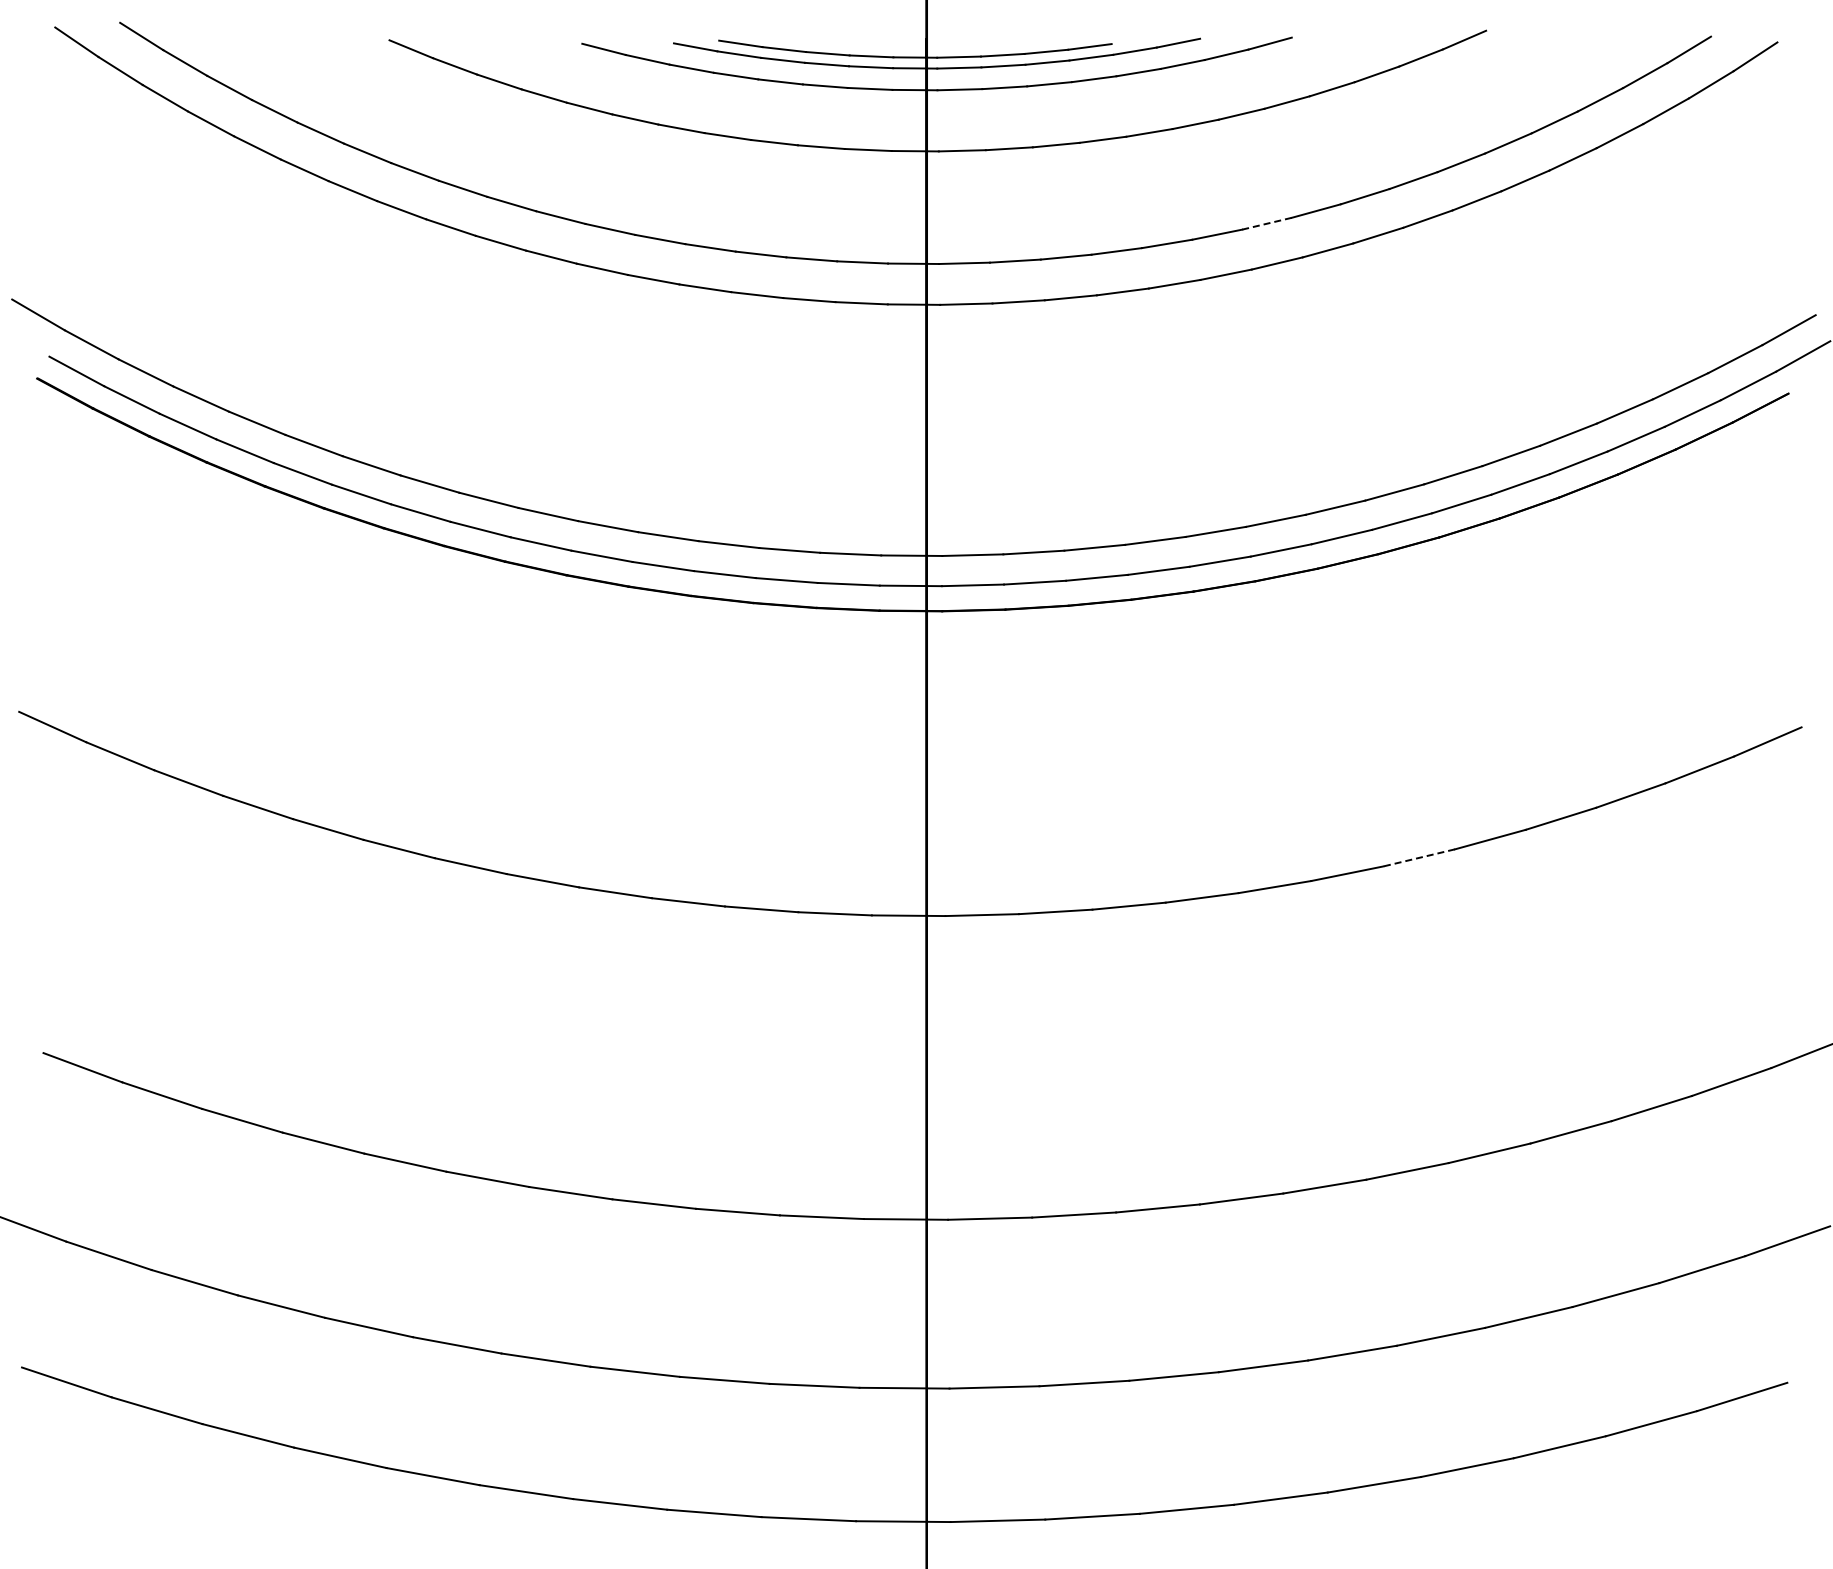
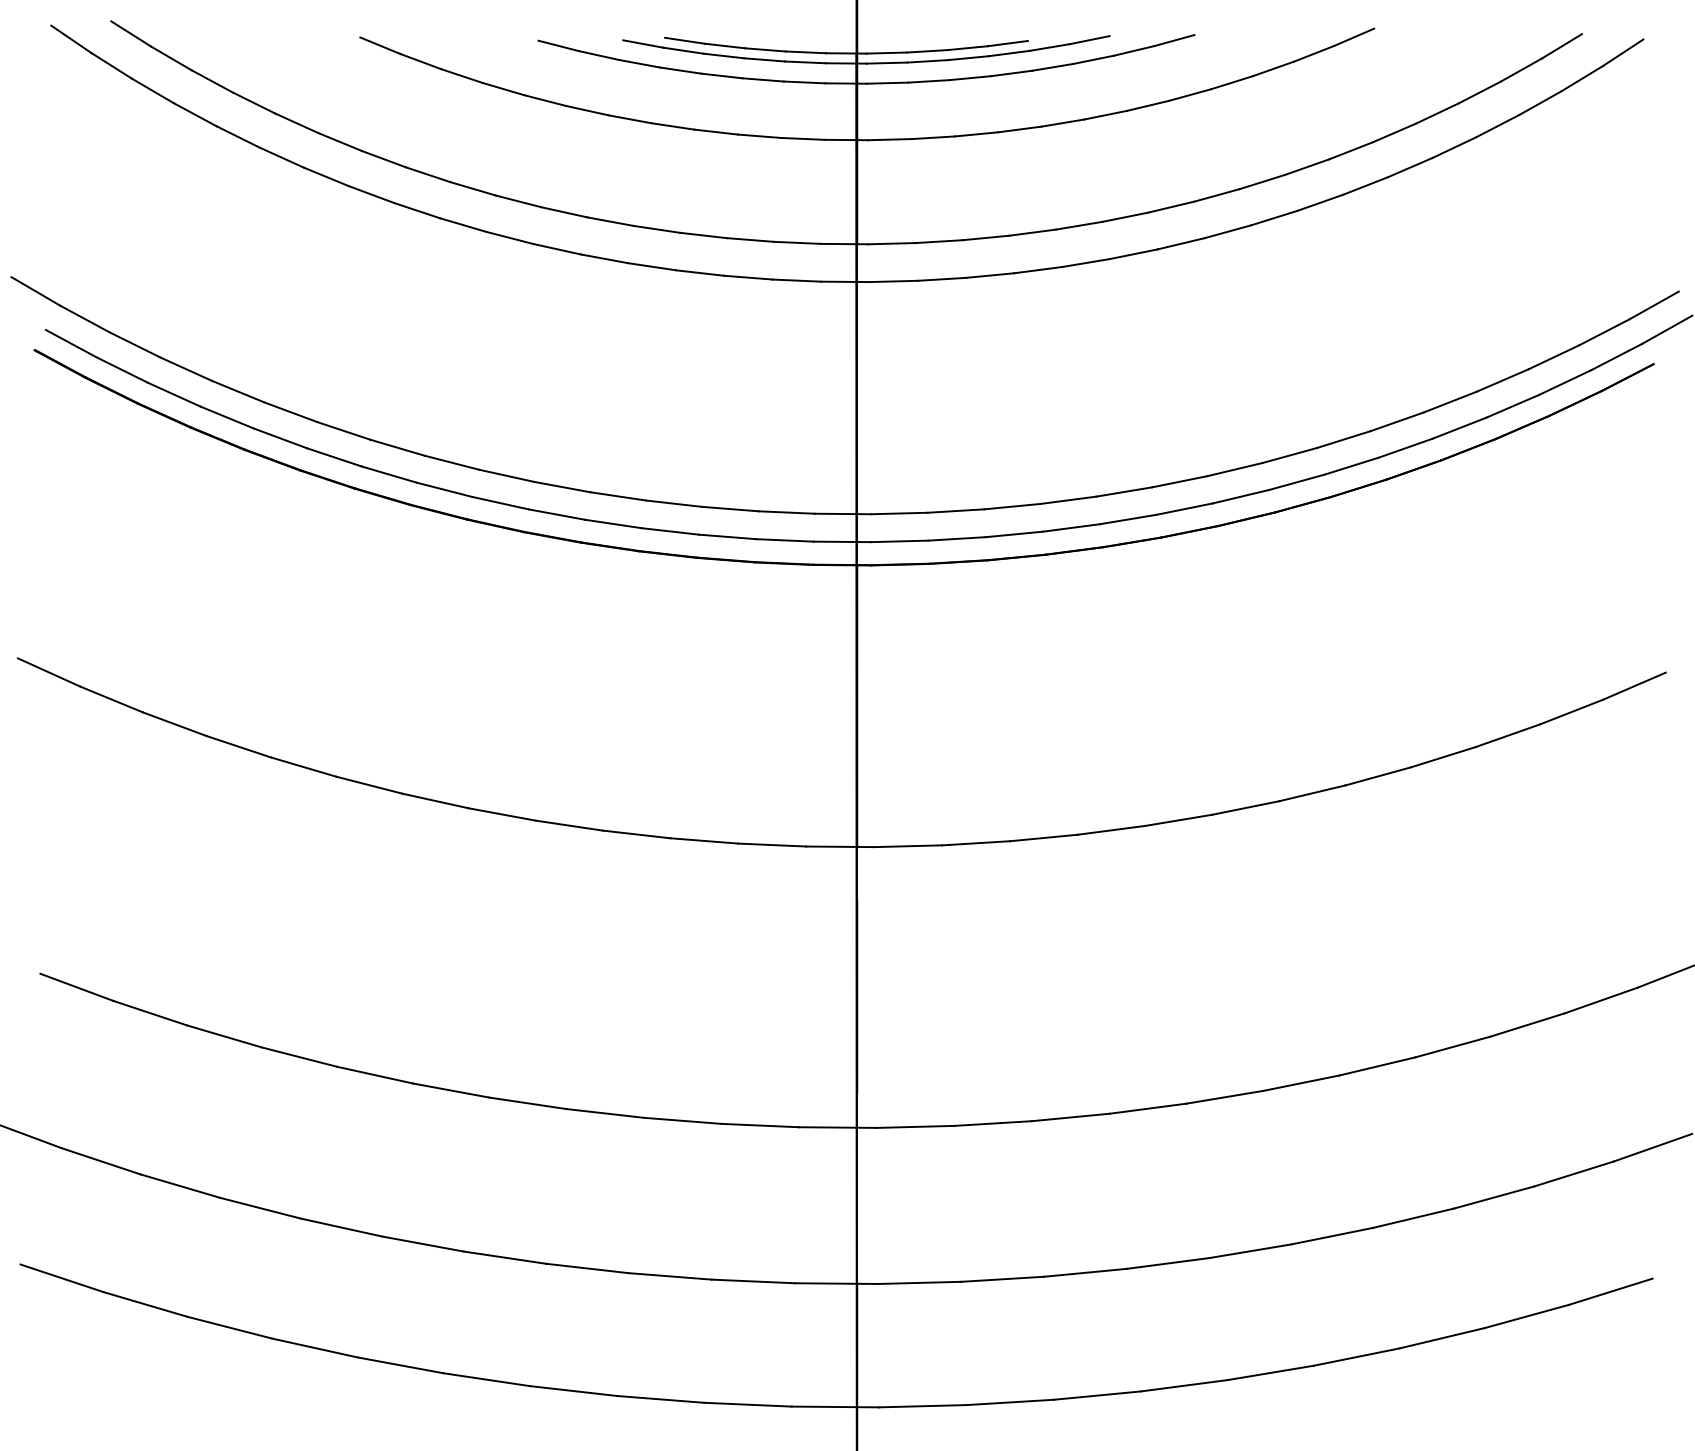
line: (1266, 223) -> (1171, 206), dashed -> solid
line: (1419, 857) -> (1312, 792), dashed -> solid

